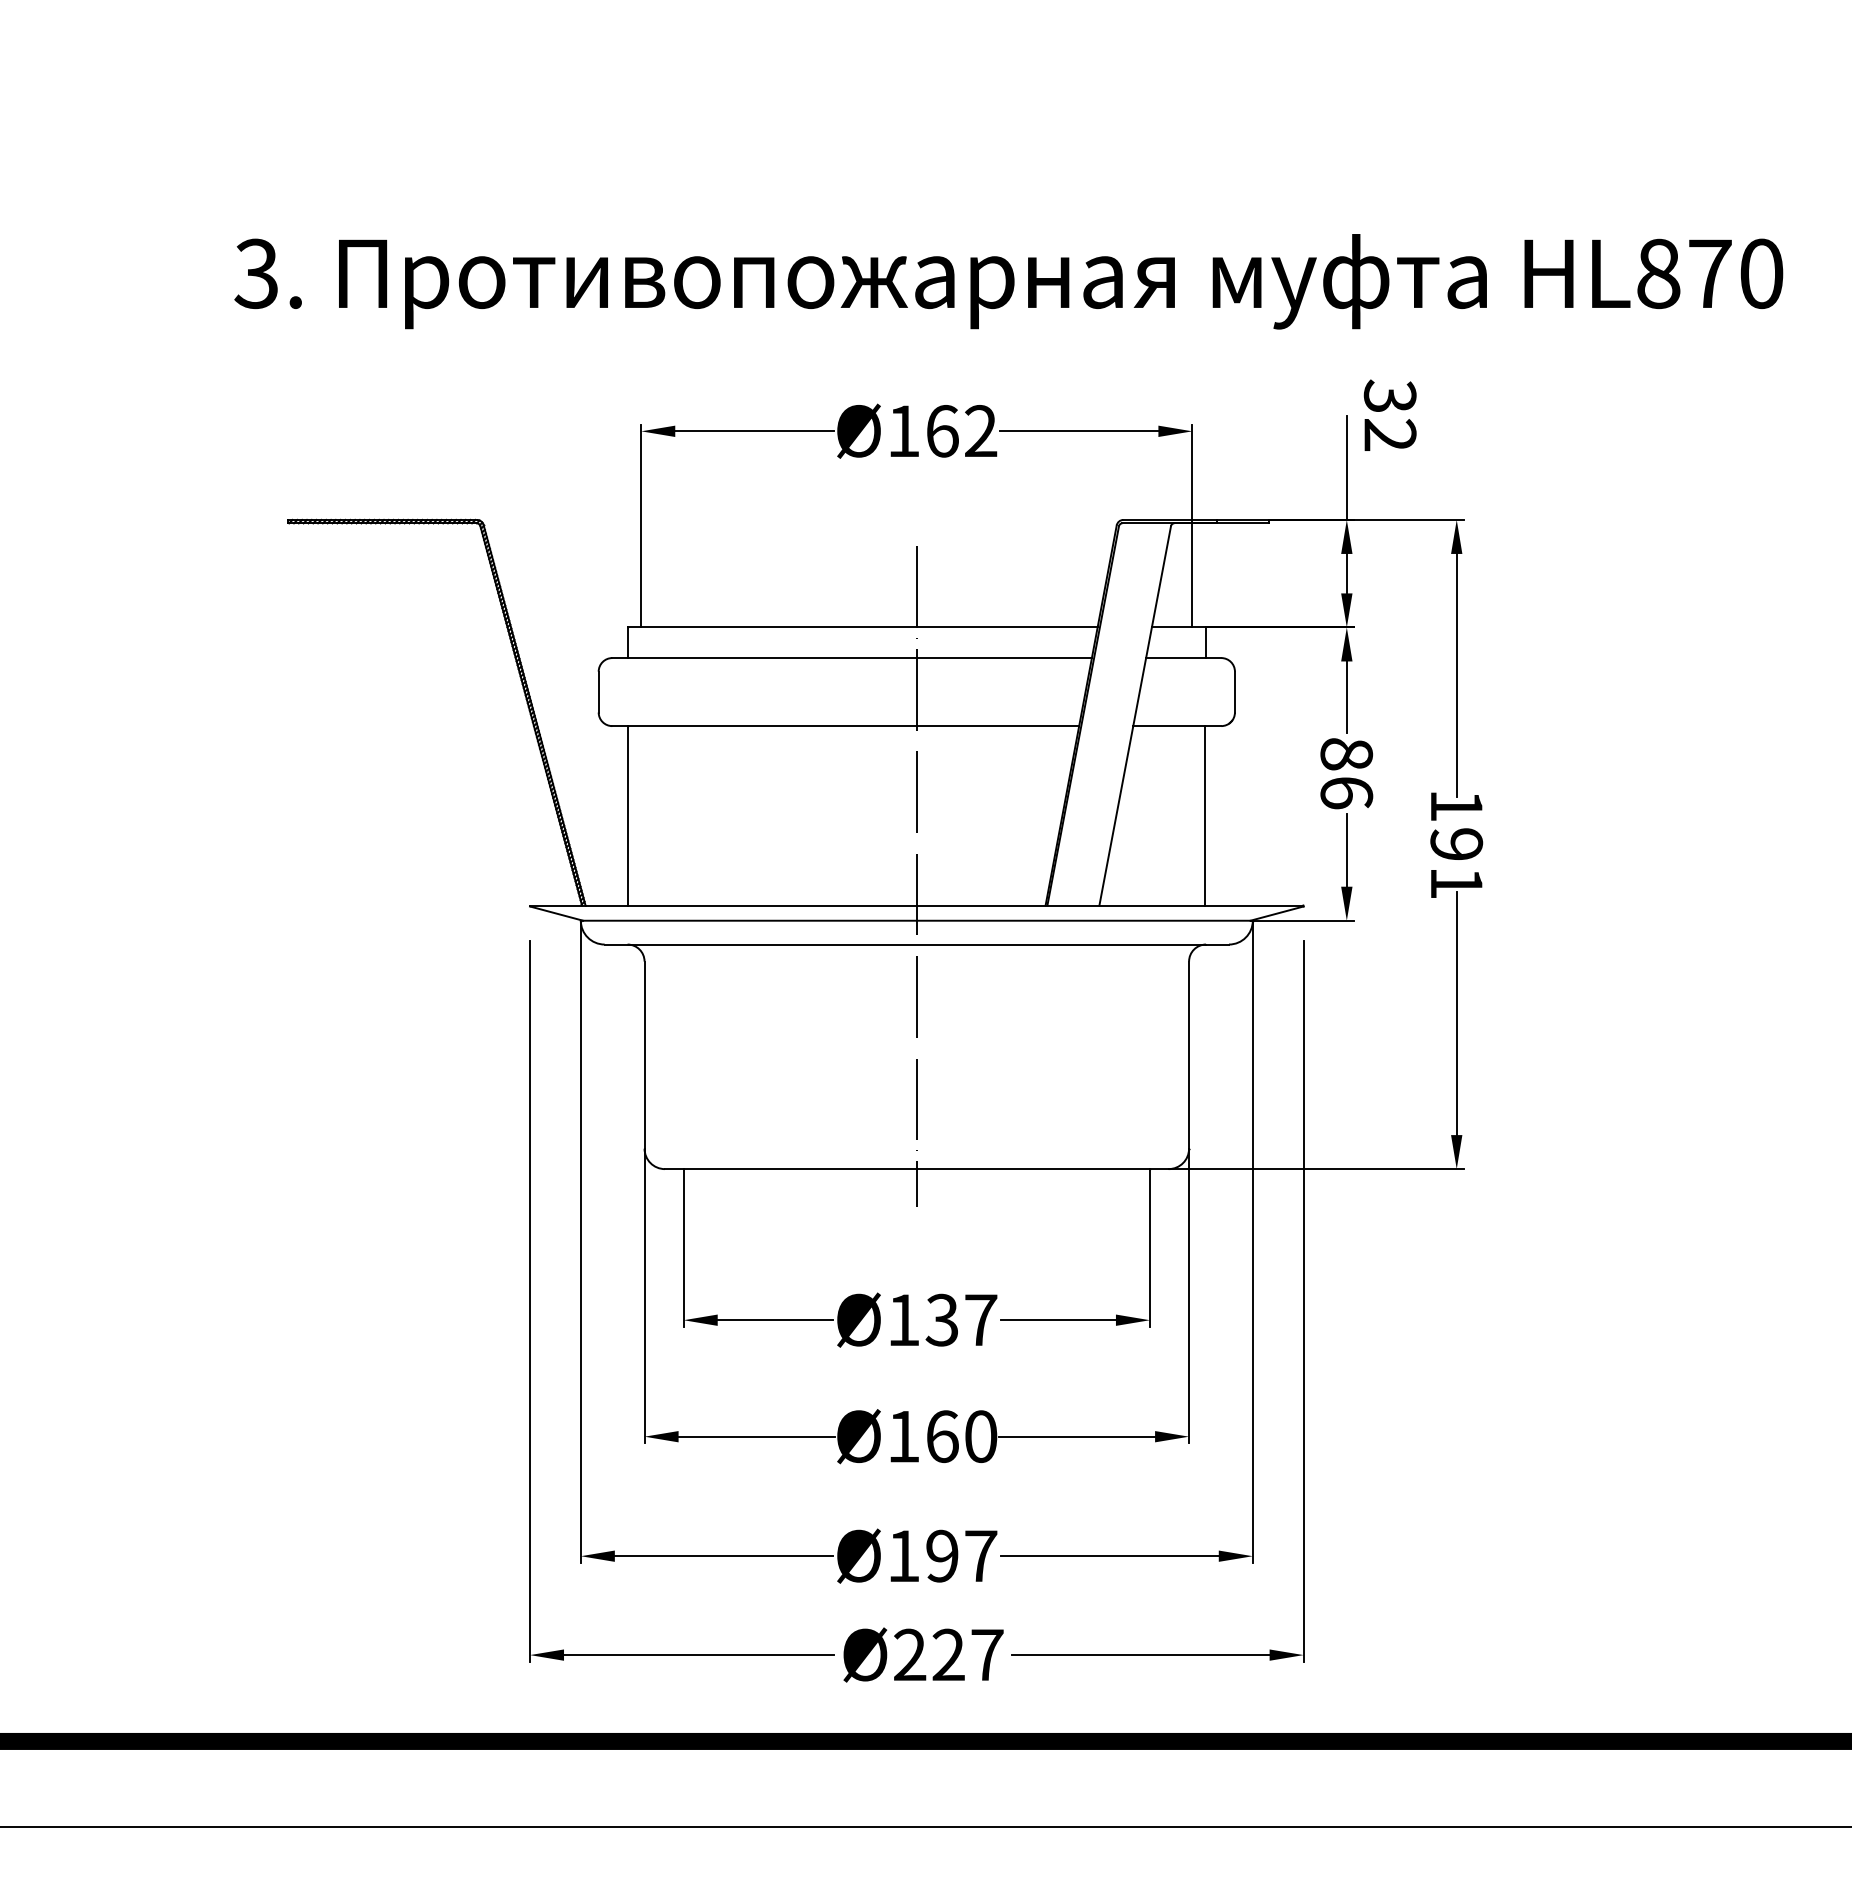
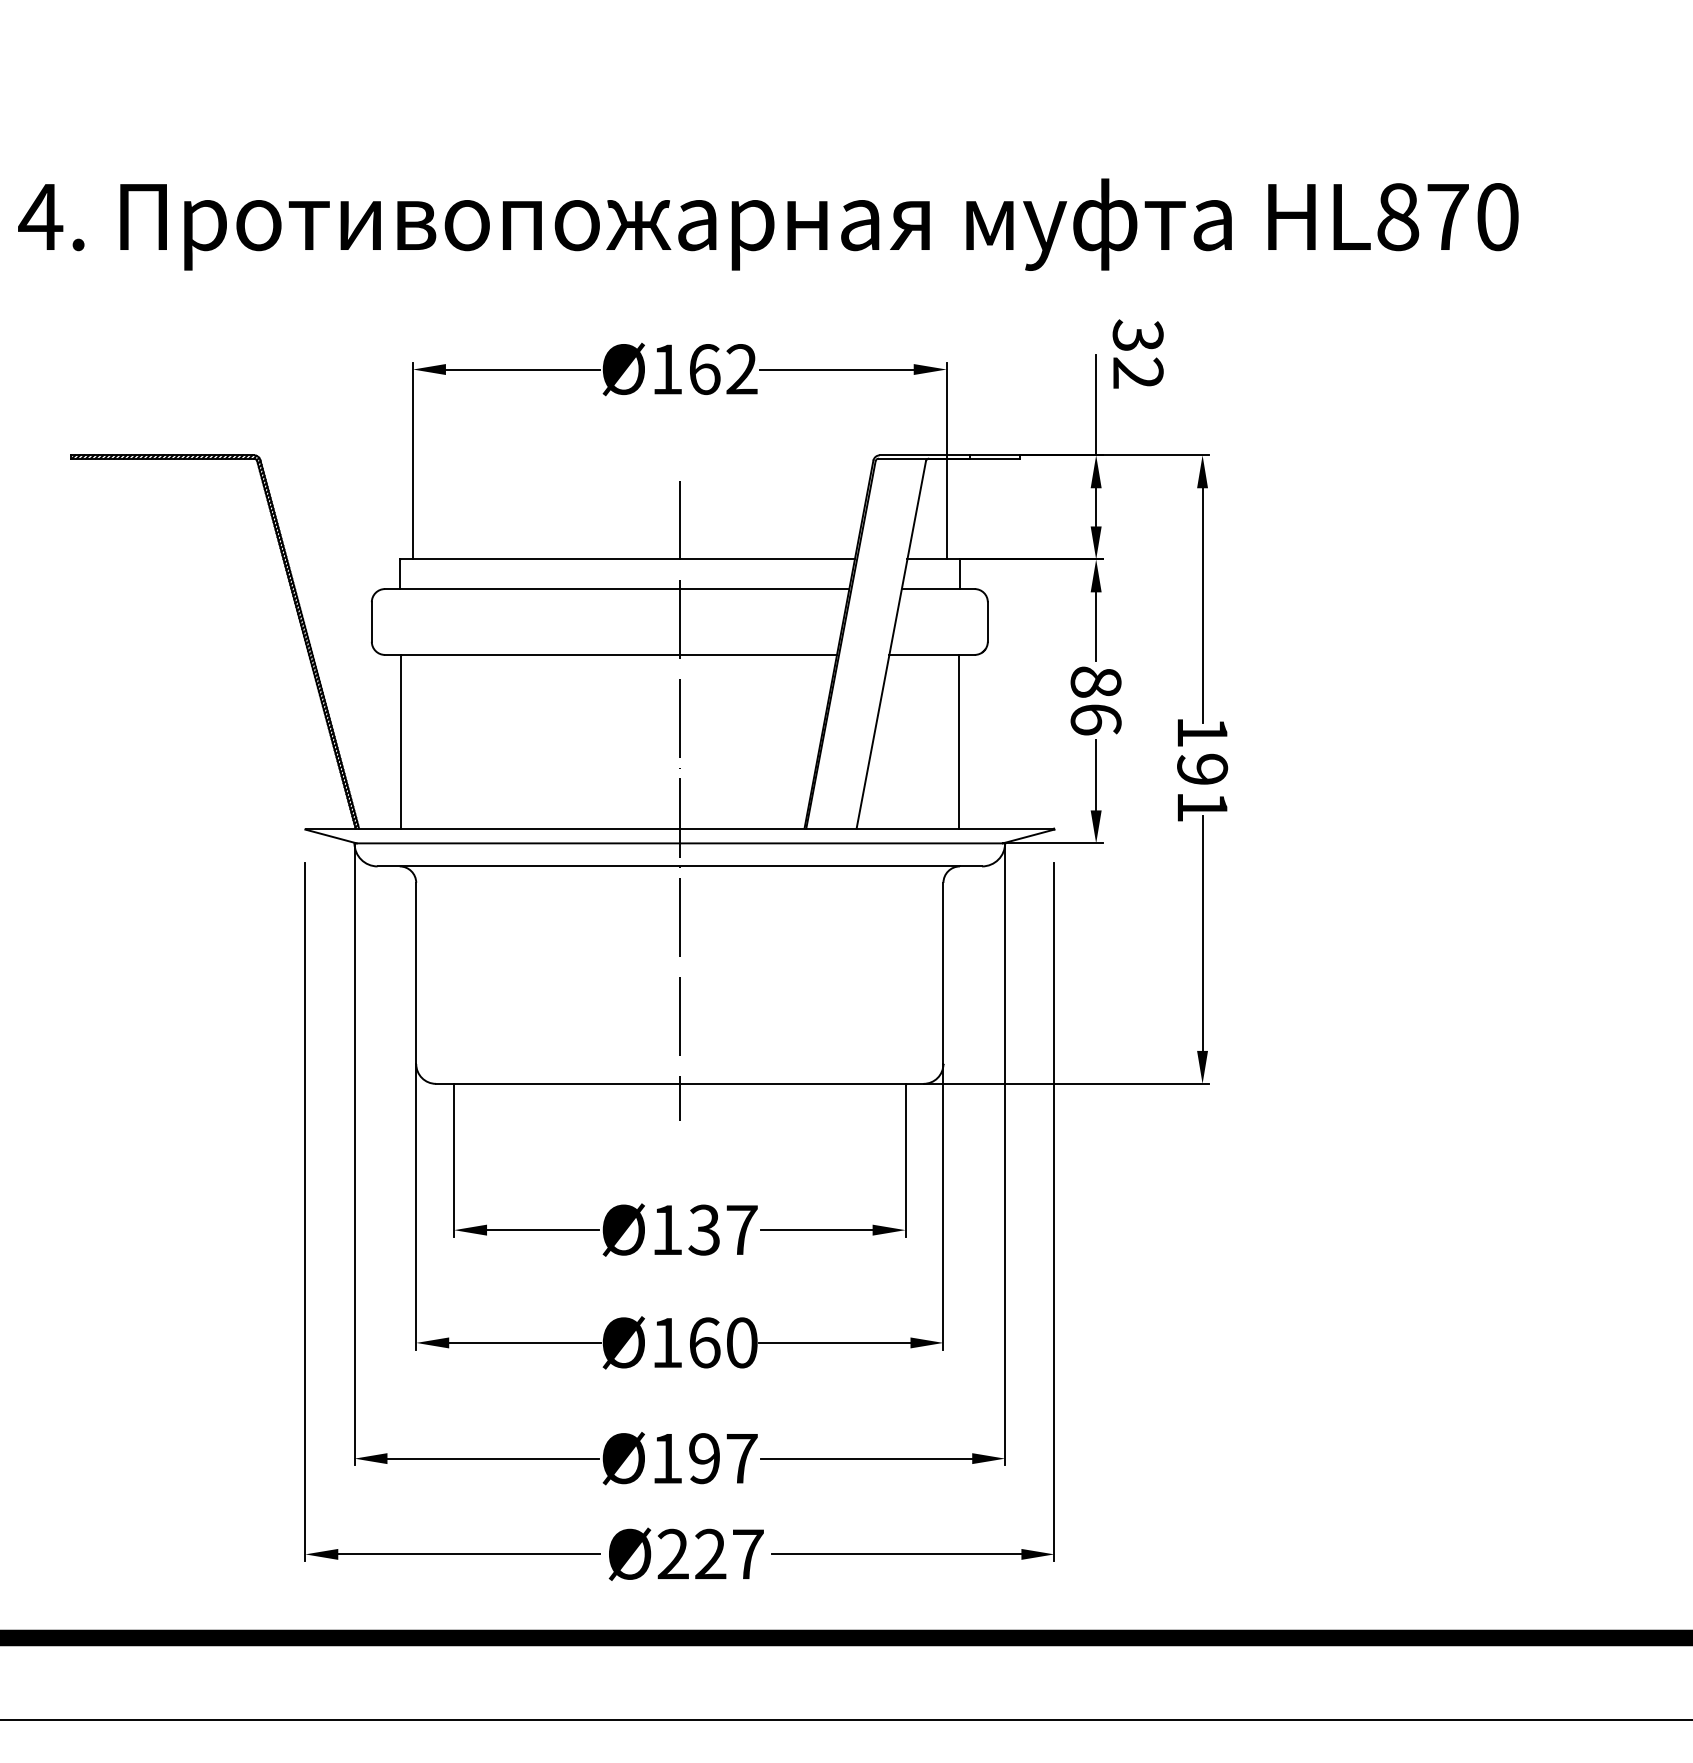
text: (256, 273) -> (40, 216), 3. -> 4.

